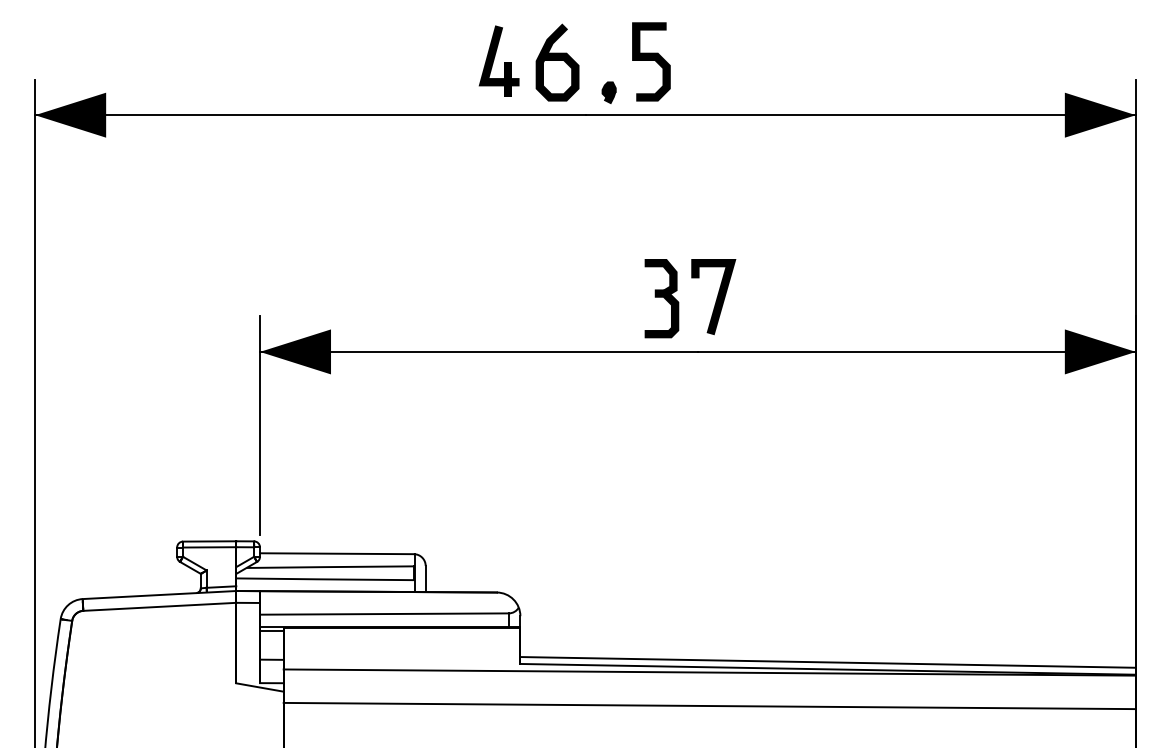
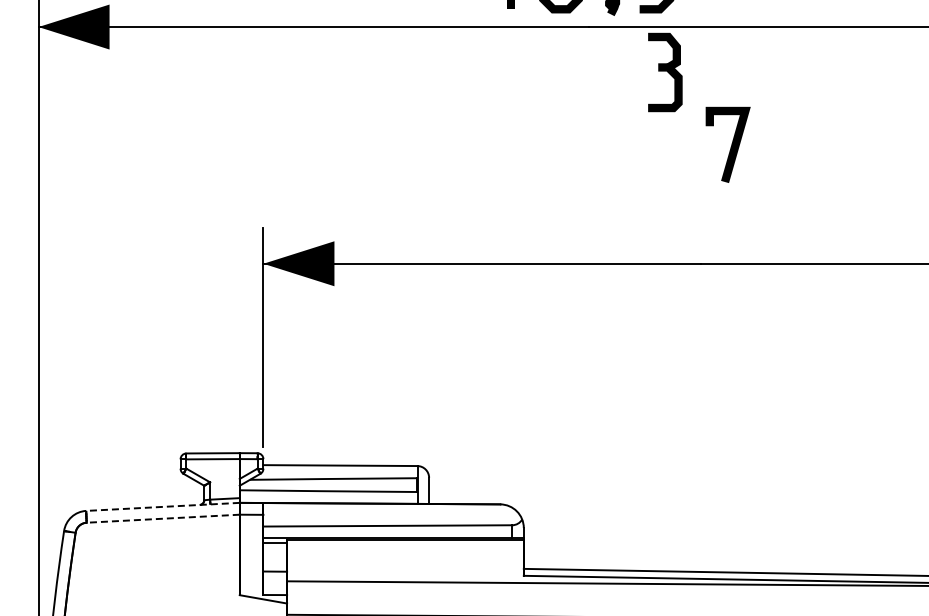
line: (716, 297) -> (730, 145), moved
part: (661, 298) -> (664, 72), moved
line: (159, 595) -> (162, 507), solid -> dashed
line: (159, 606) -> (162, 518), solid -> dashed

